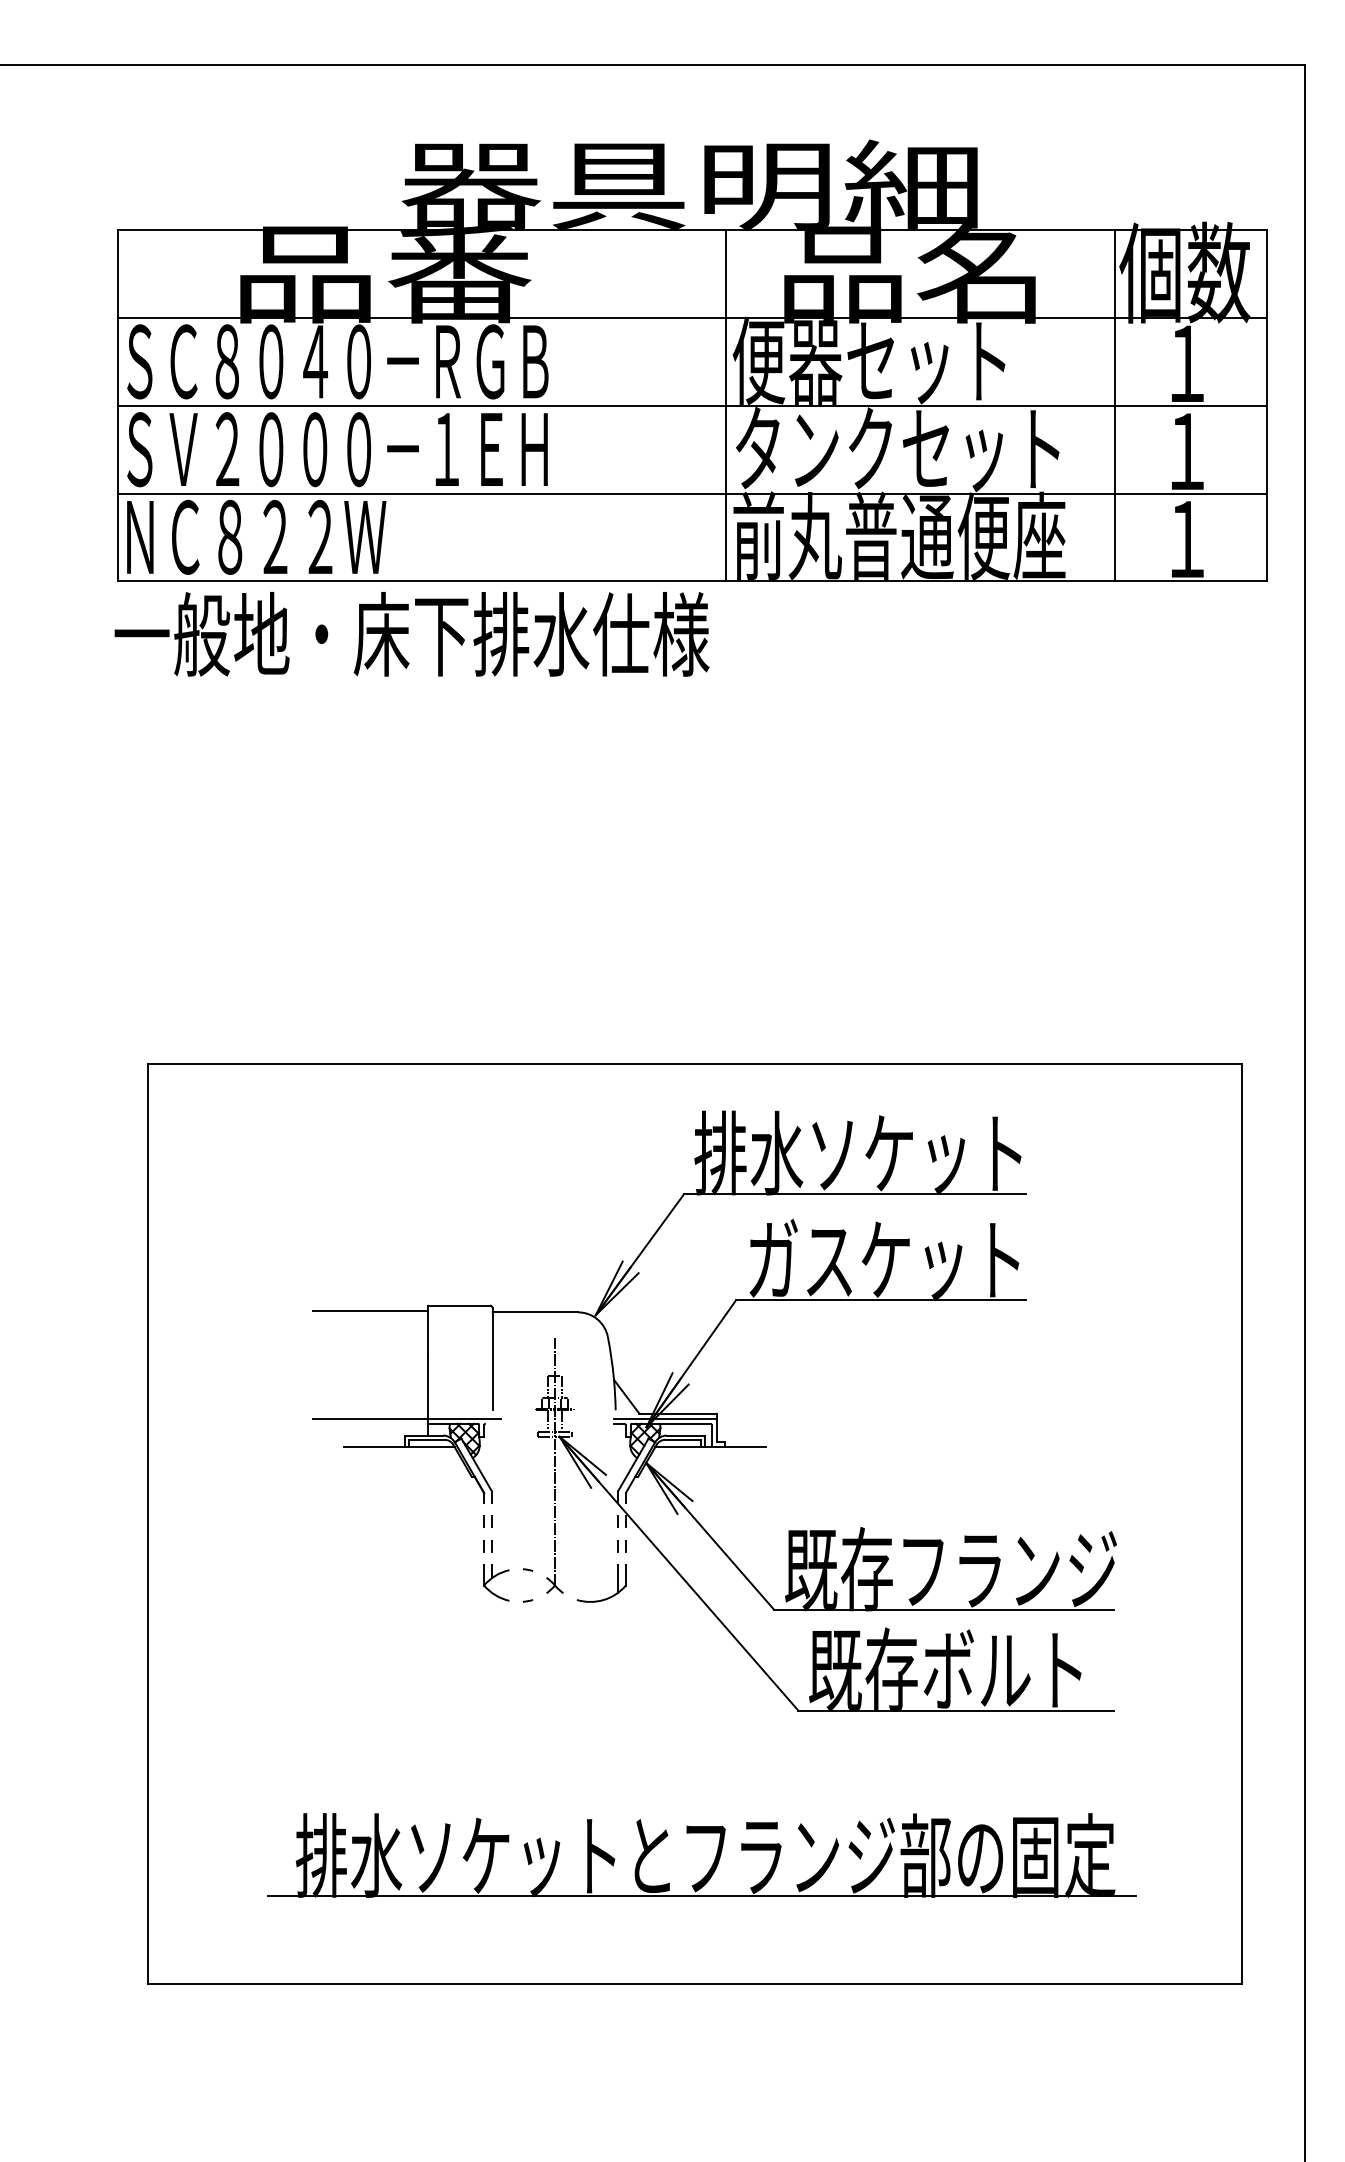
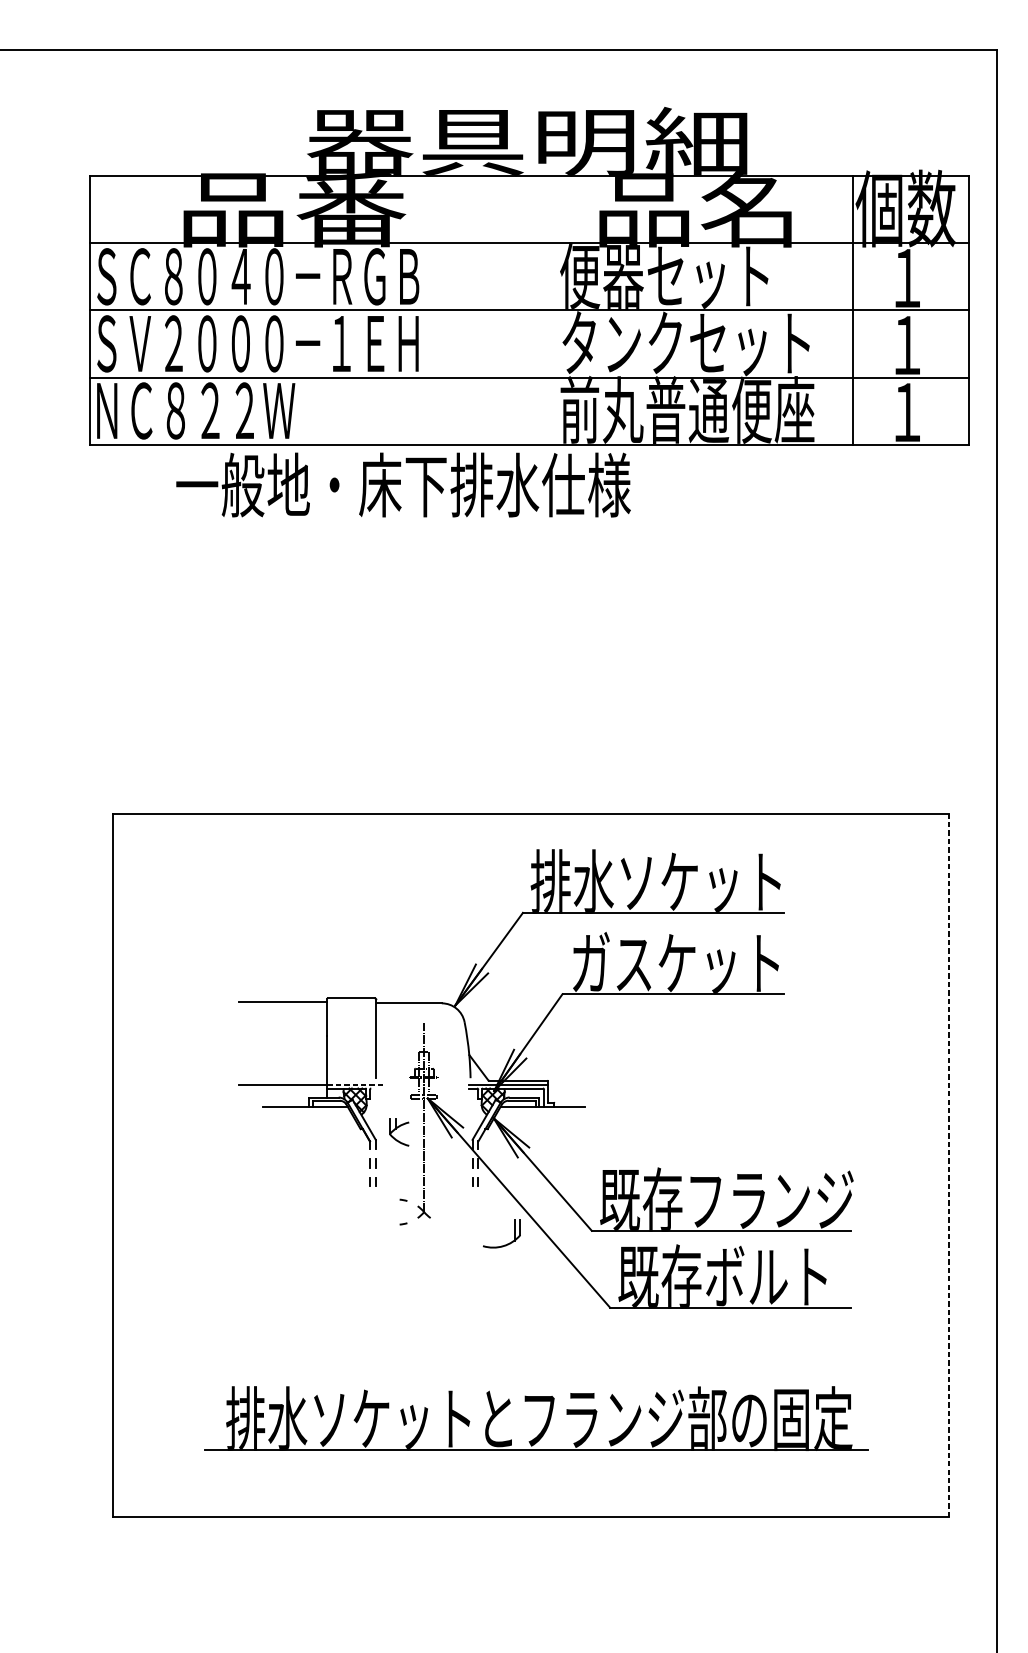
line: (725, 405) -> (554, 310), removed
text: (411, 634) -> (403, 485), moved
line: (465, 1418) -> (355, 1084), solid -> dashed
line: (1242, 1524) -> (949, 1165), solid -> dashed
part: (496, 1582) -> (399, 1131), moved
part: (607, 1597) -> (506, 1244), moved

